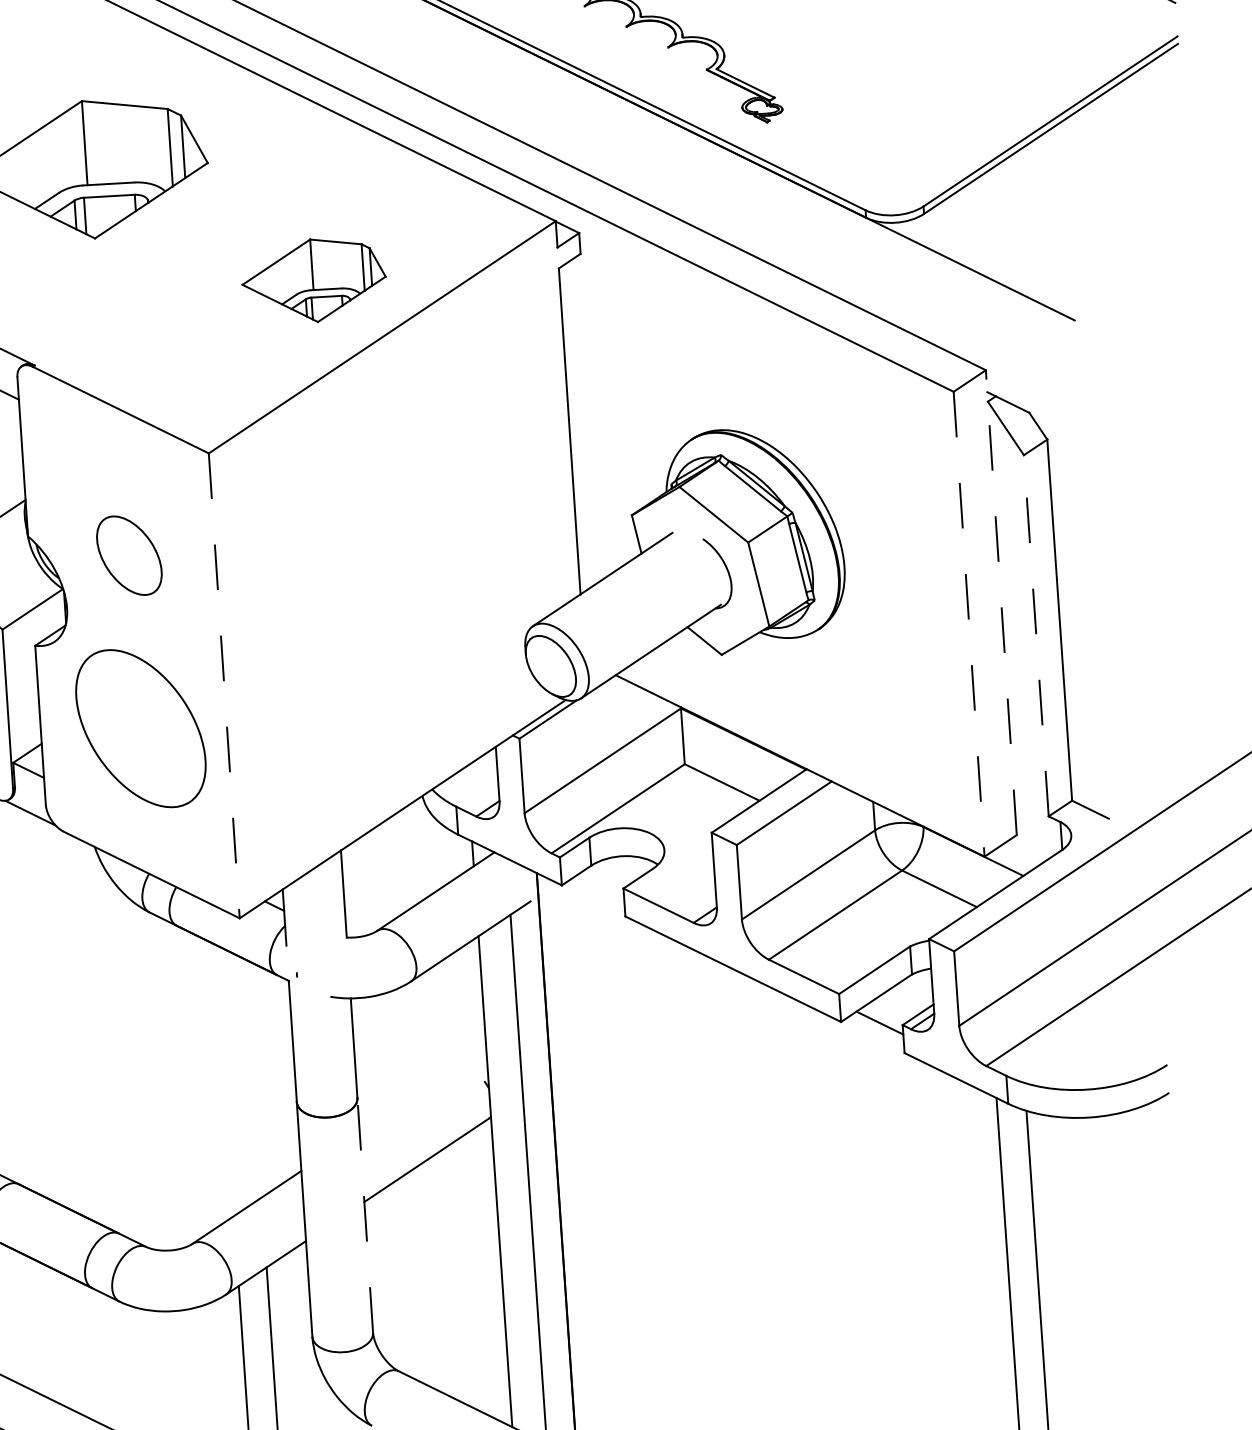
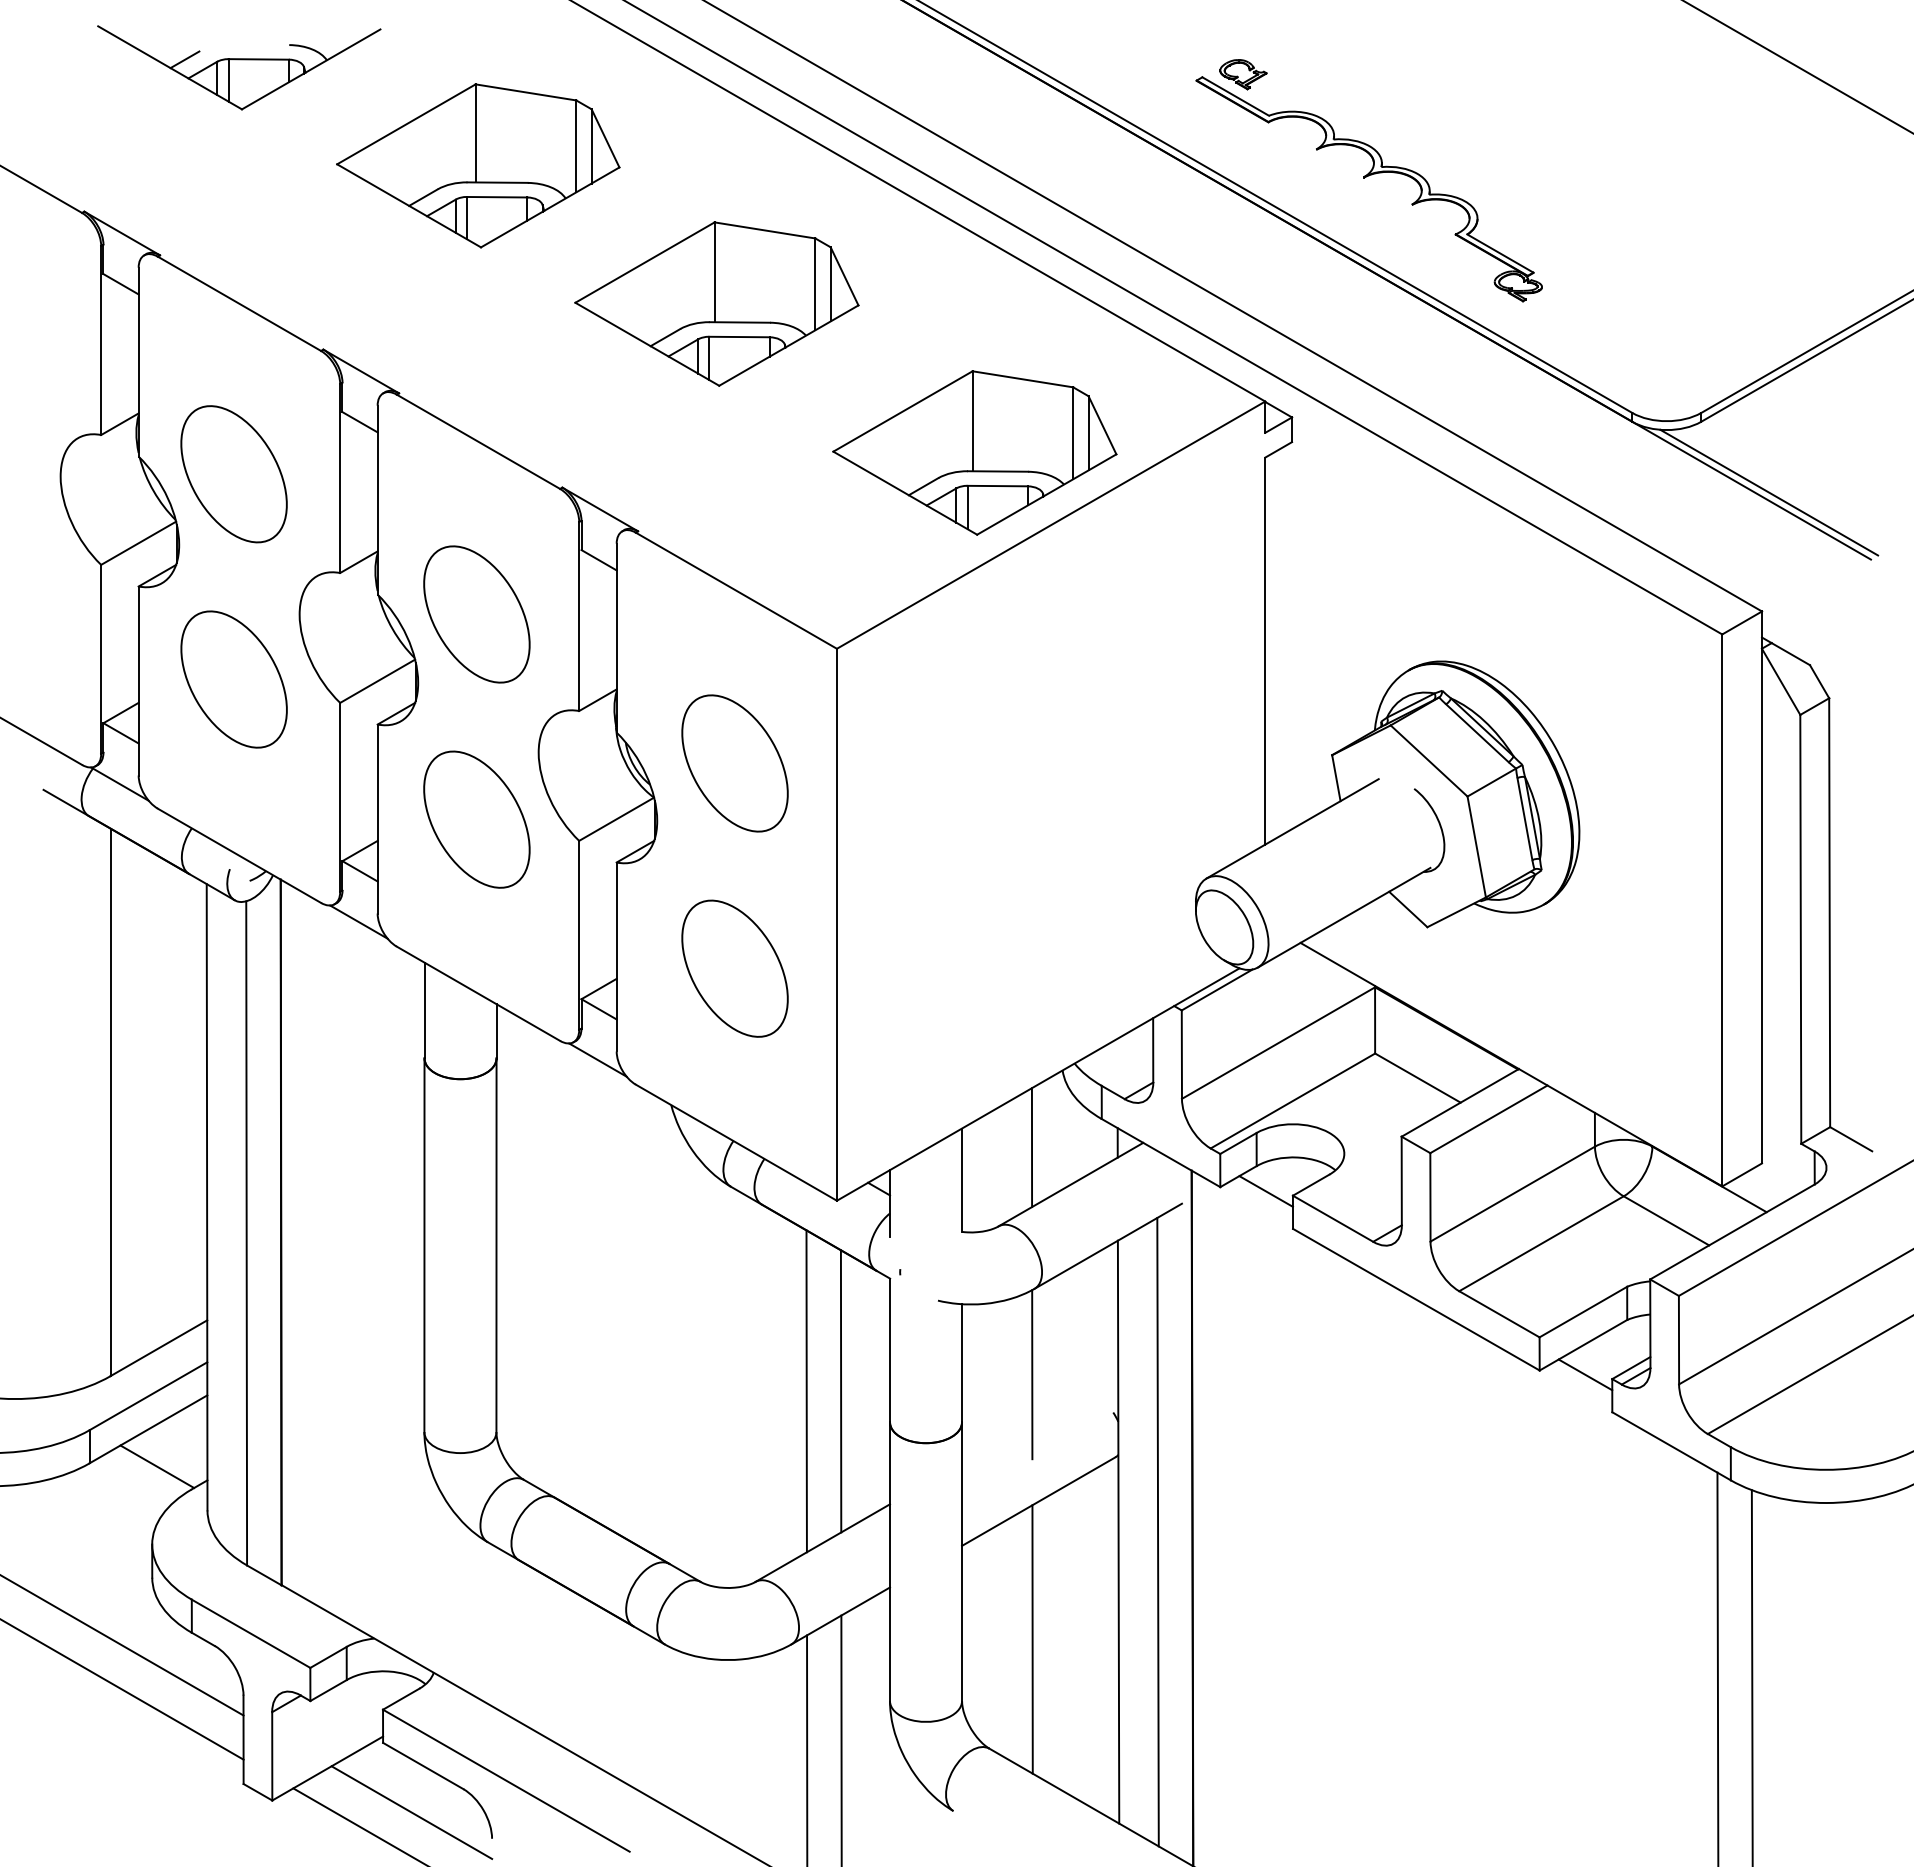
line: (985, 269) -> (1769, 492), added
part: (313, 280) -> (974, 452), size x1.67
part: (128, 555) -> (734, 763), size x1.43
line: (1001, 602) -> (1762, 887), dashed -> solid
line: (969, 624) -> (1722, 910), dashed -> solid
line: (1036, 635) -> (1800, 928), dashed -> solid
line: (223, 685) -> (836, 924), dashed -> solid
part: (140, 728) -> (734, 968), size x0.71
line: (400, 862) -> (1031, 1147), added
line: (600, 886) -> (1265, 1191), added
line: (414, 1053) -> (1032, 1374), added
line: (253, 1078) -> (840, 1391), added
line: (224, 1080) -> (806, 1391), added
line: (365, 1215) -> (962, 1561), dashed -> solid
line: (428, 1276) -> (1032, 1639), added

